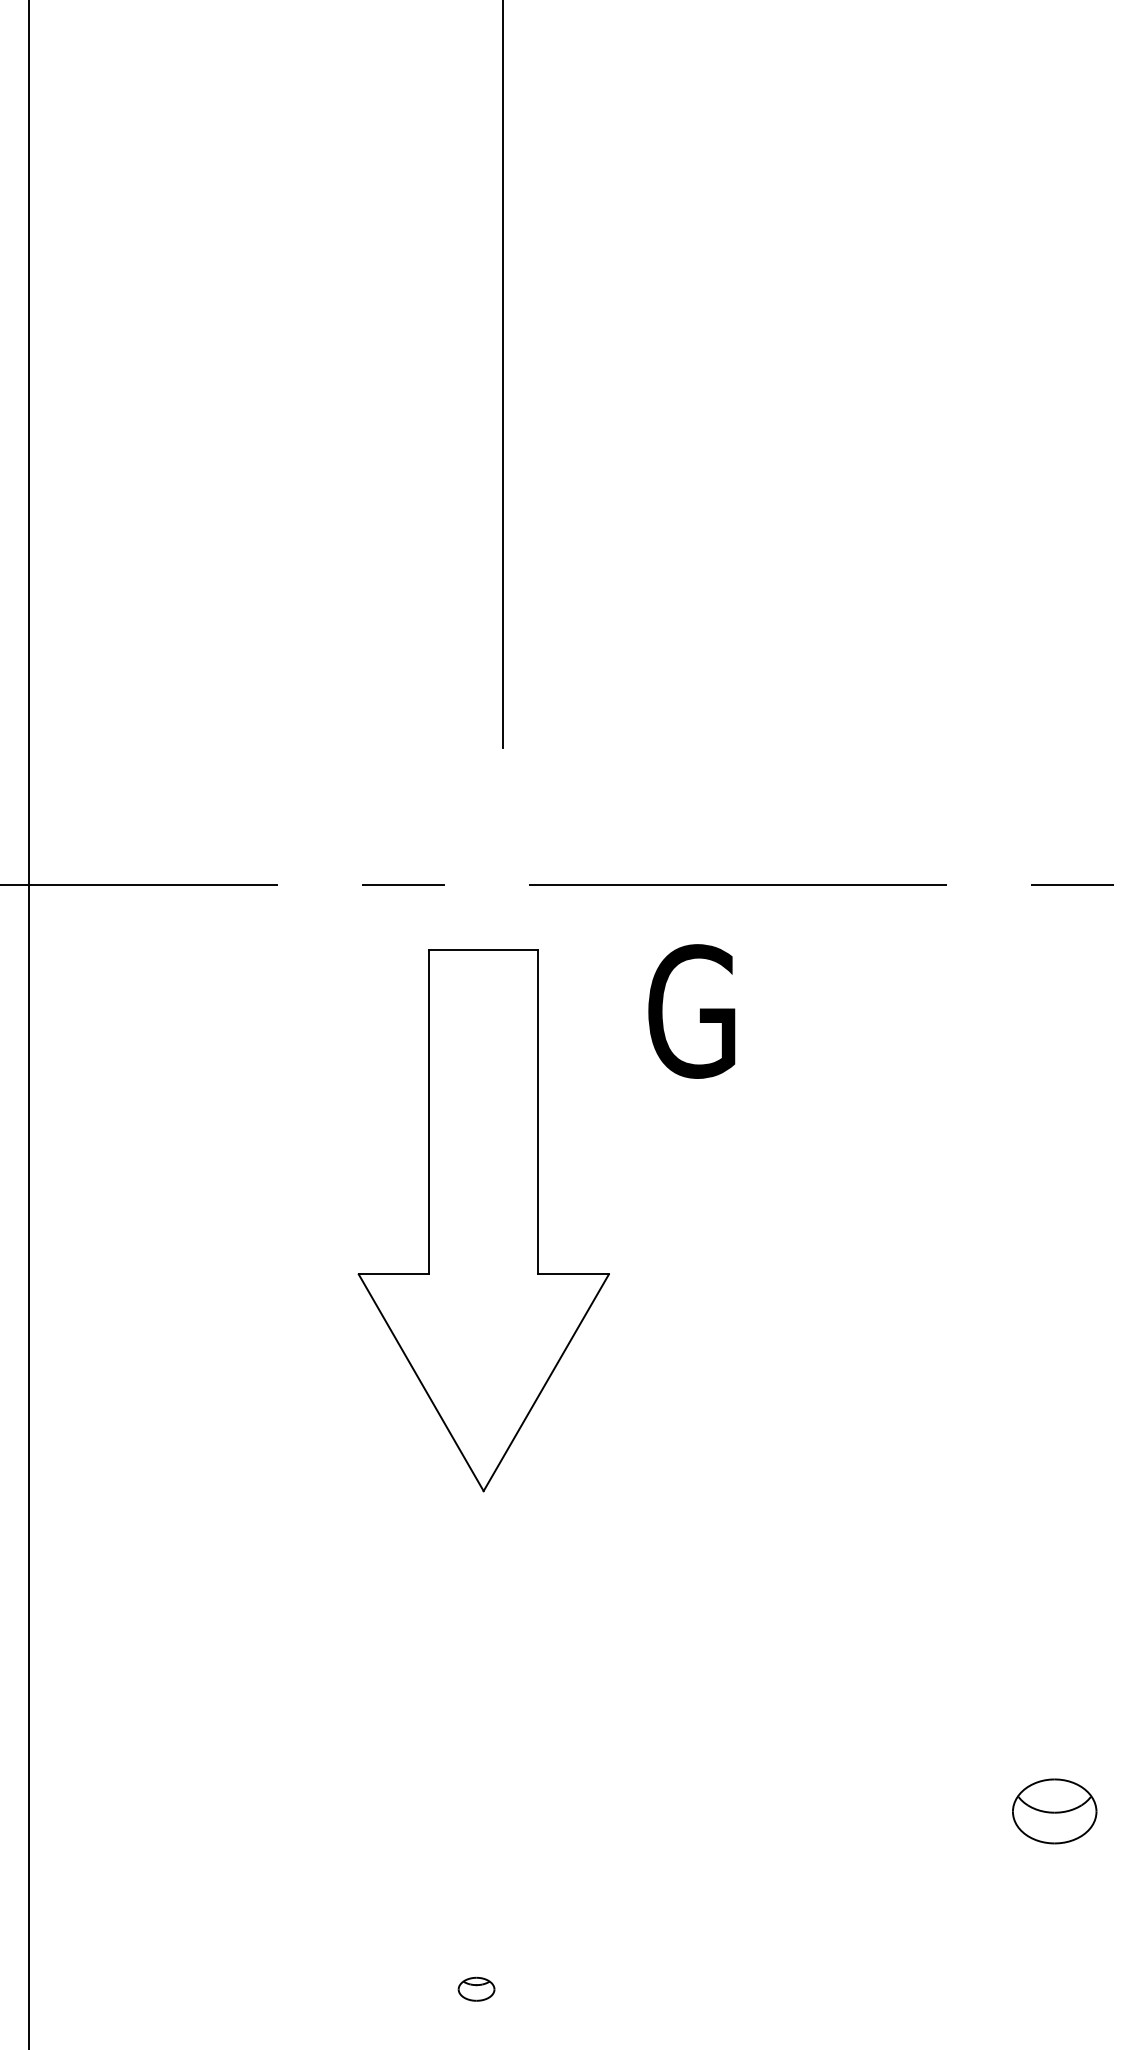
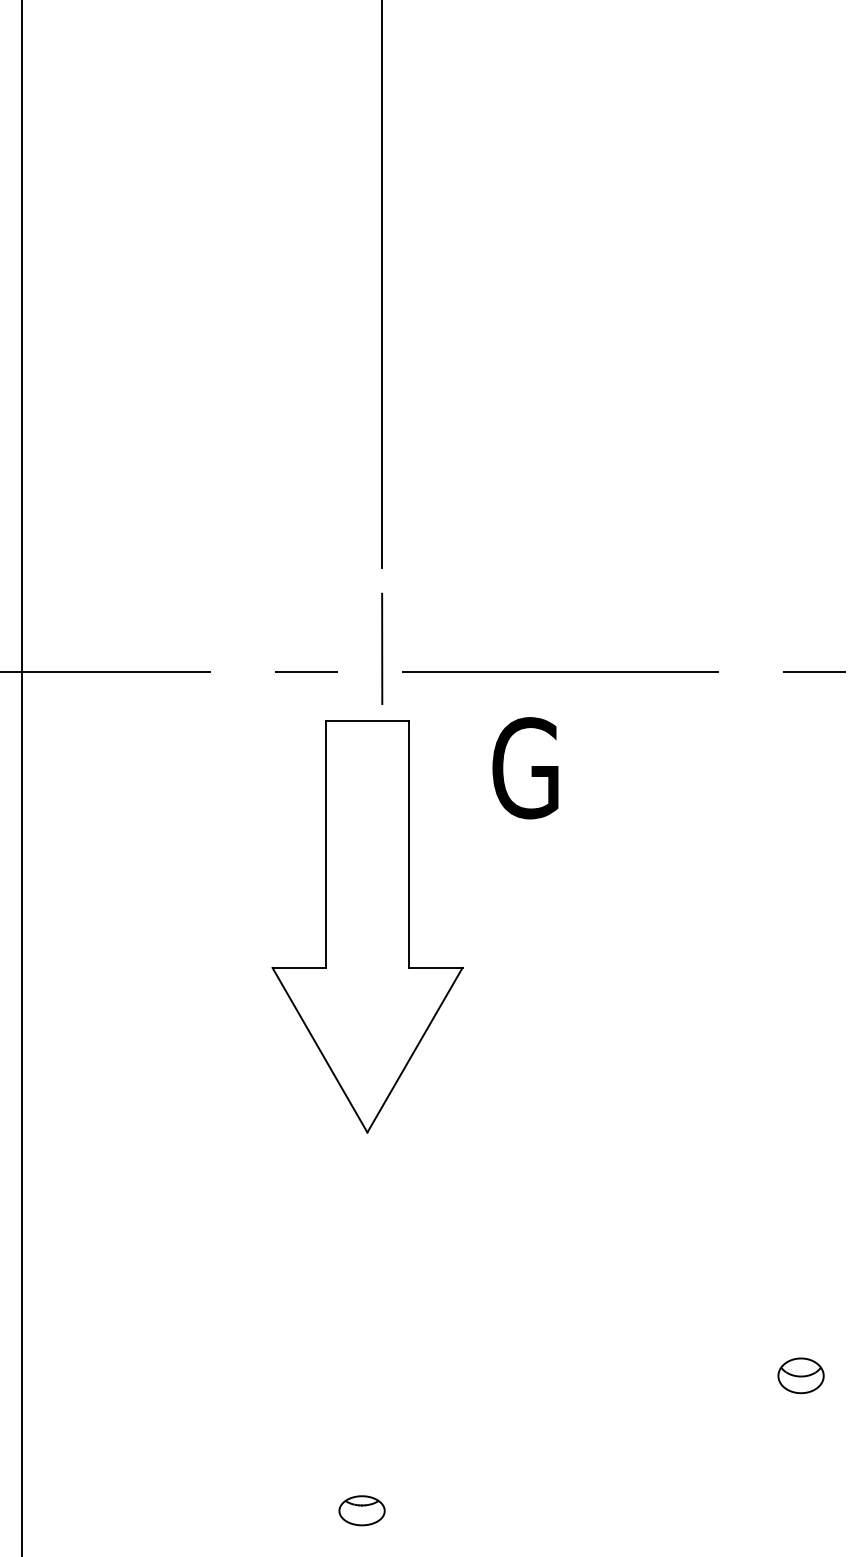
line: (503, 853) -> (382, 648), added
part: (1053, 1811) -> (800, 1375), size x0.71
part: (475, 1988) -> (361, 1510), size x1.67

